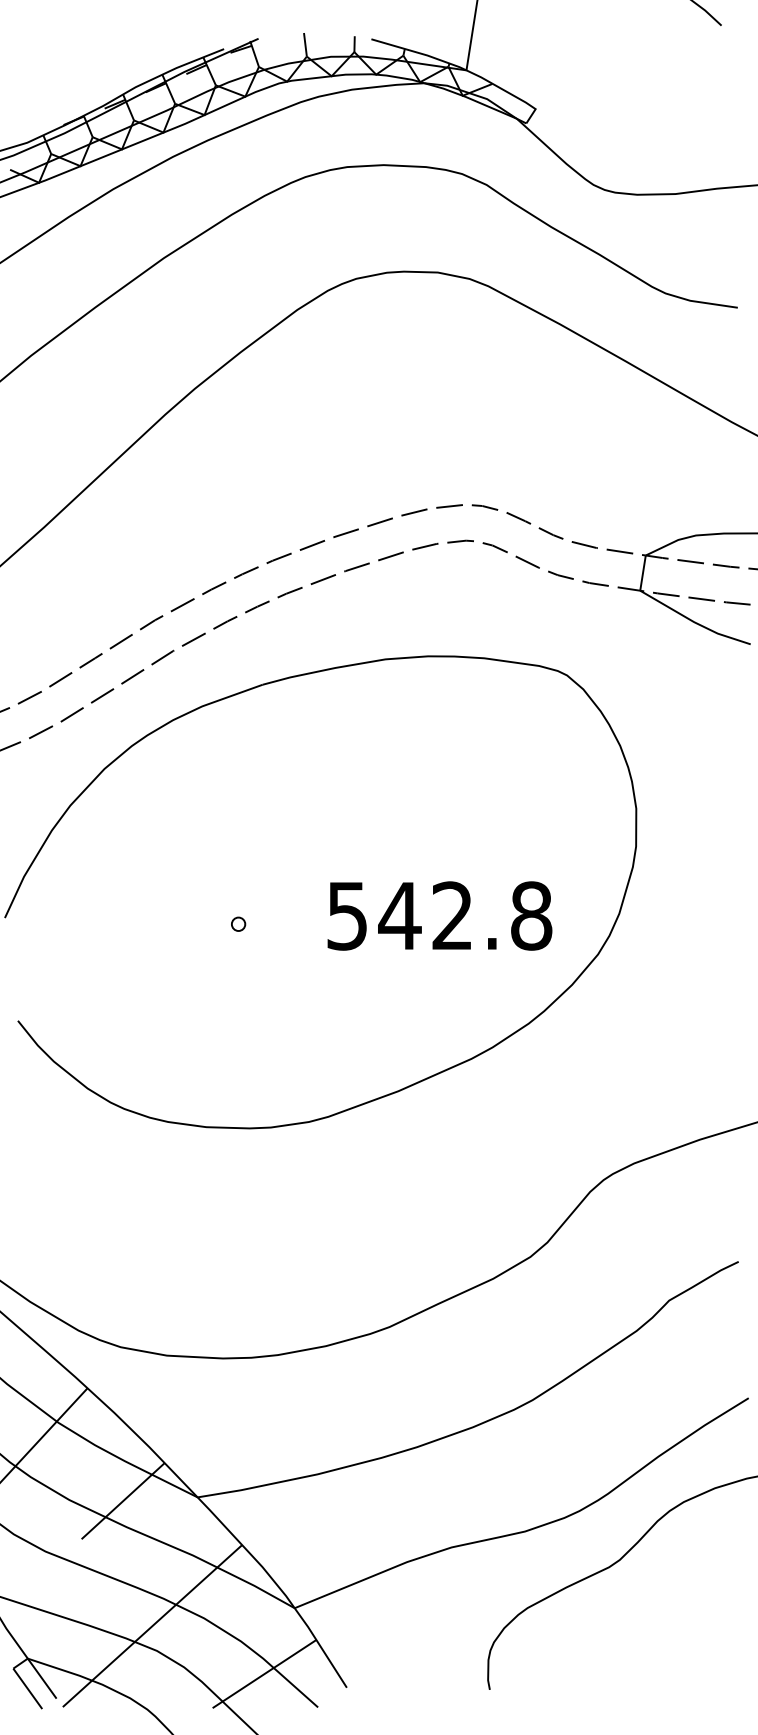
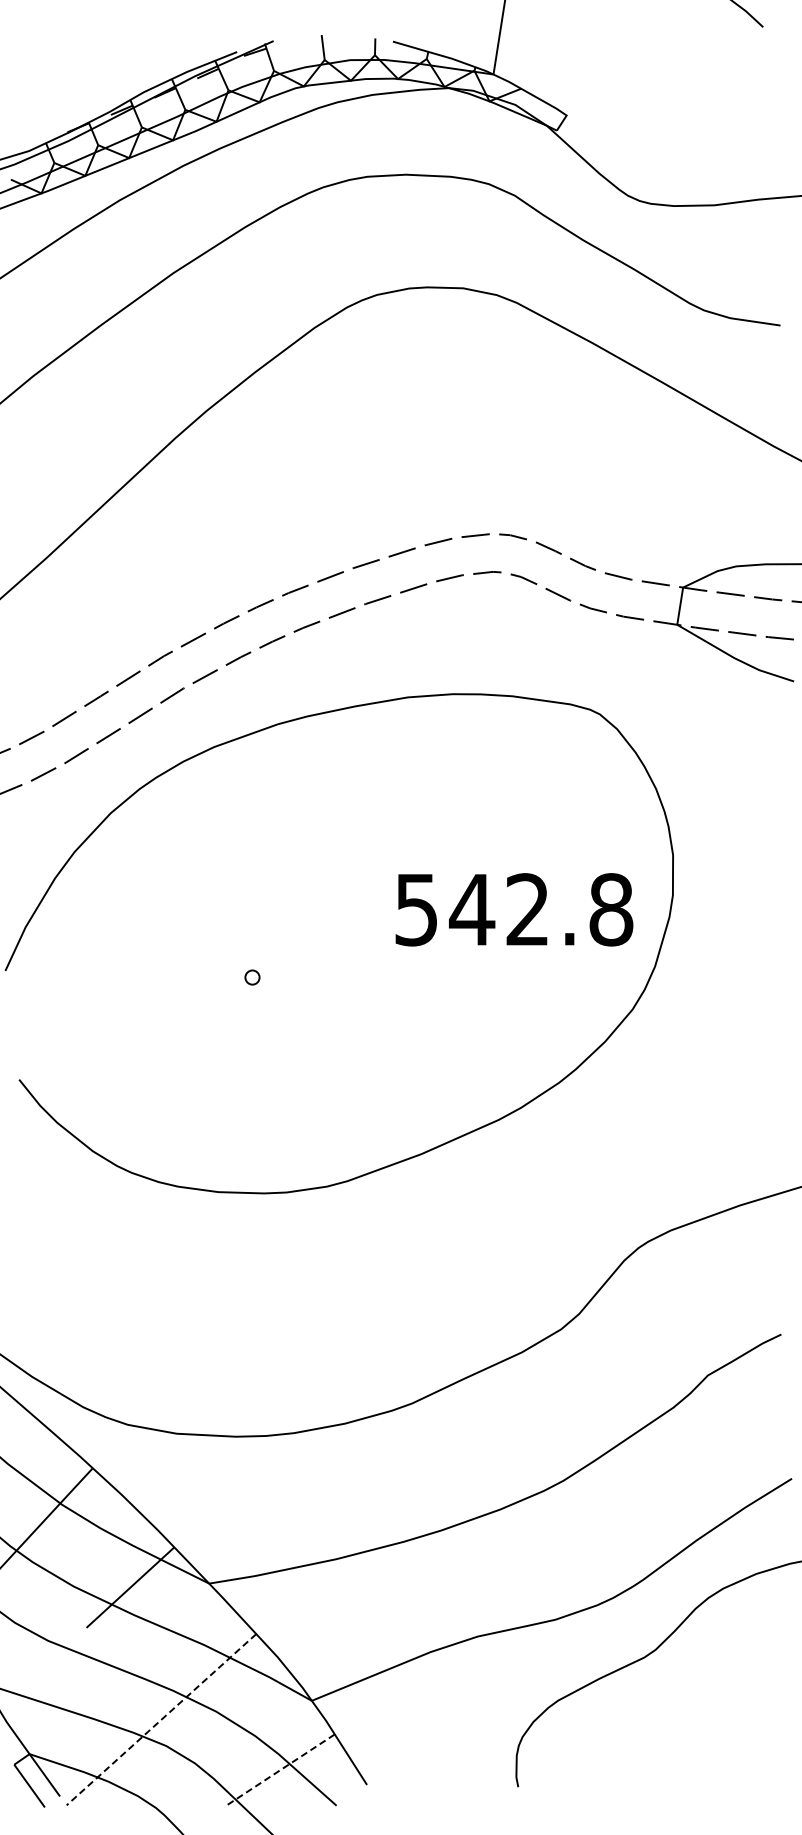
text: (439, 915) -> (514, 909), moved
line: (152, 1625) -> (161, 1719), solid -> dashed
line: (264, 1674) -> (279, 1770), solid -> dashed

